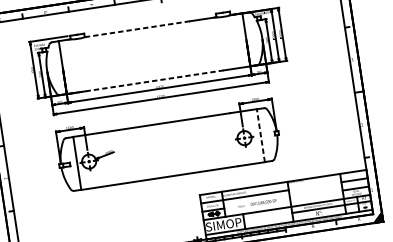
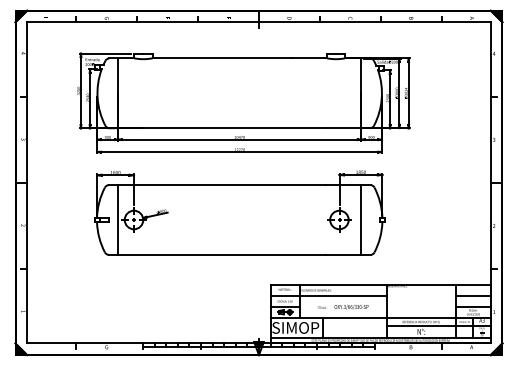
line: (137, 29) -> (222, 58), dashed -> solid
line: (145, 82) -> (222, 128), dashed -> solid
line: (261, 135) -> (361, 219), dashed -> solid

